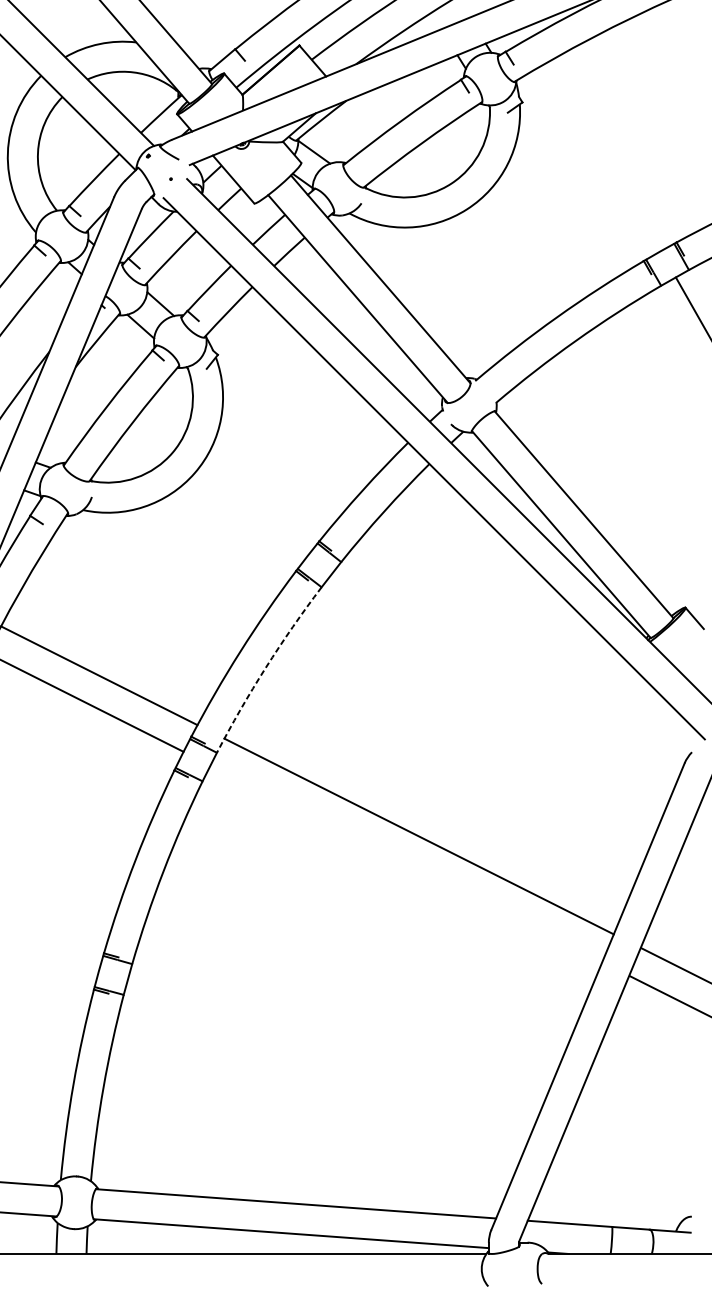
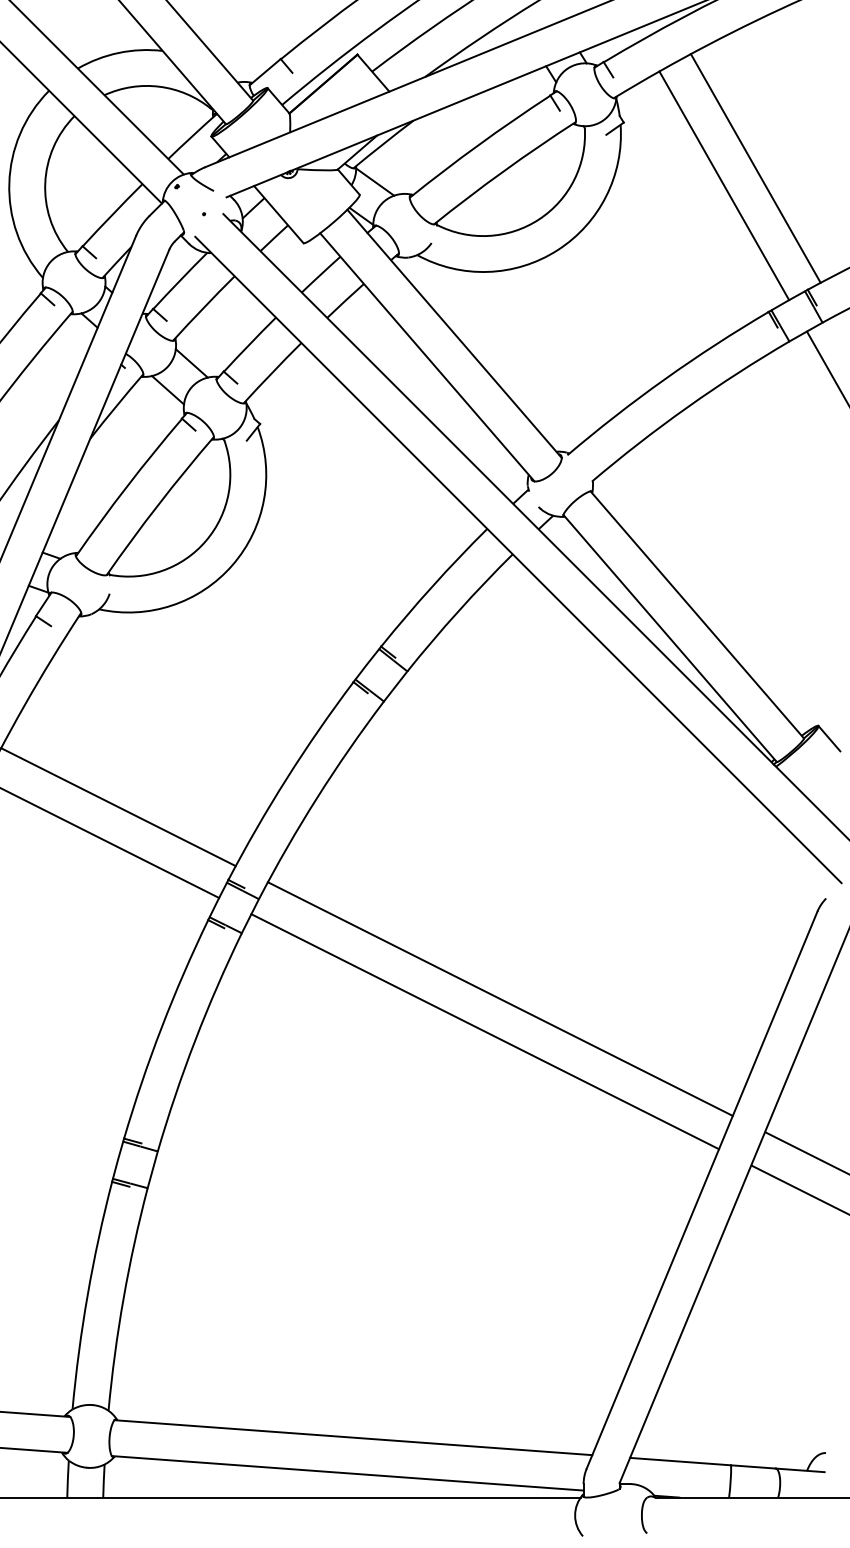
line: (632, 140) -> (755, 168), added
line: (606, 155) -> (724, 185), added
arc: (265, 667) -> (317, 797), dashed -> solid
line: (406, 863) -> (485, 1031), added

